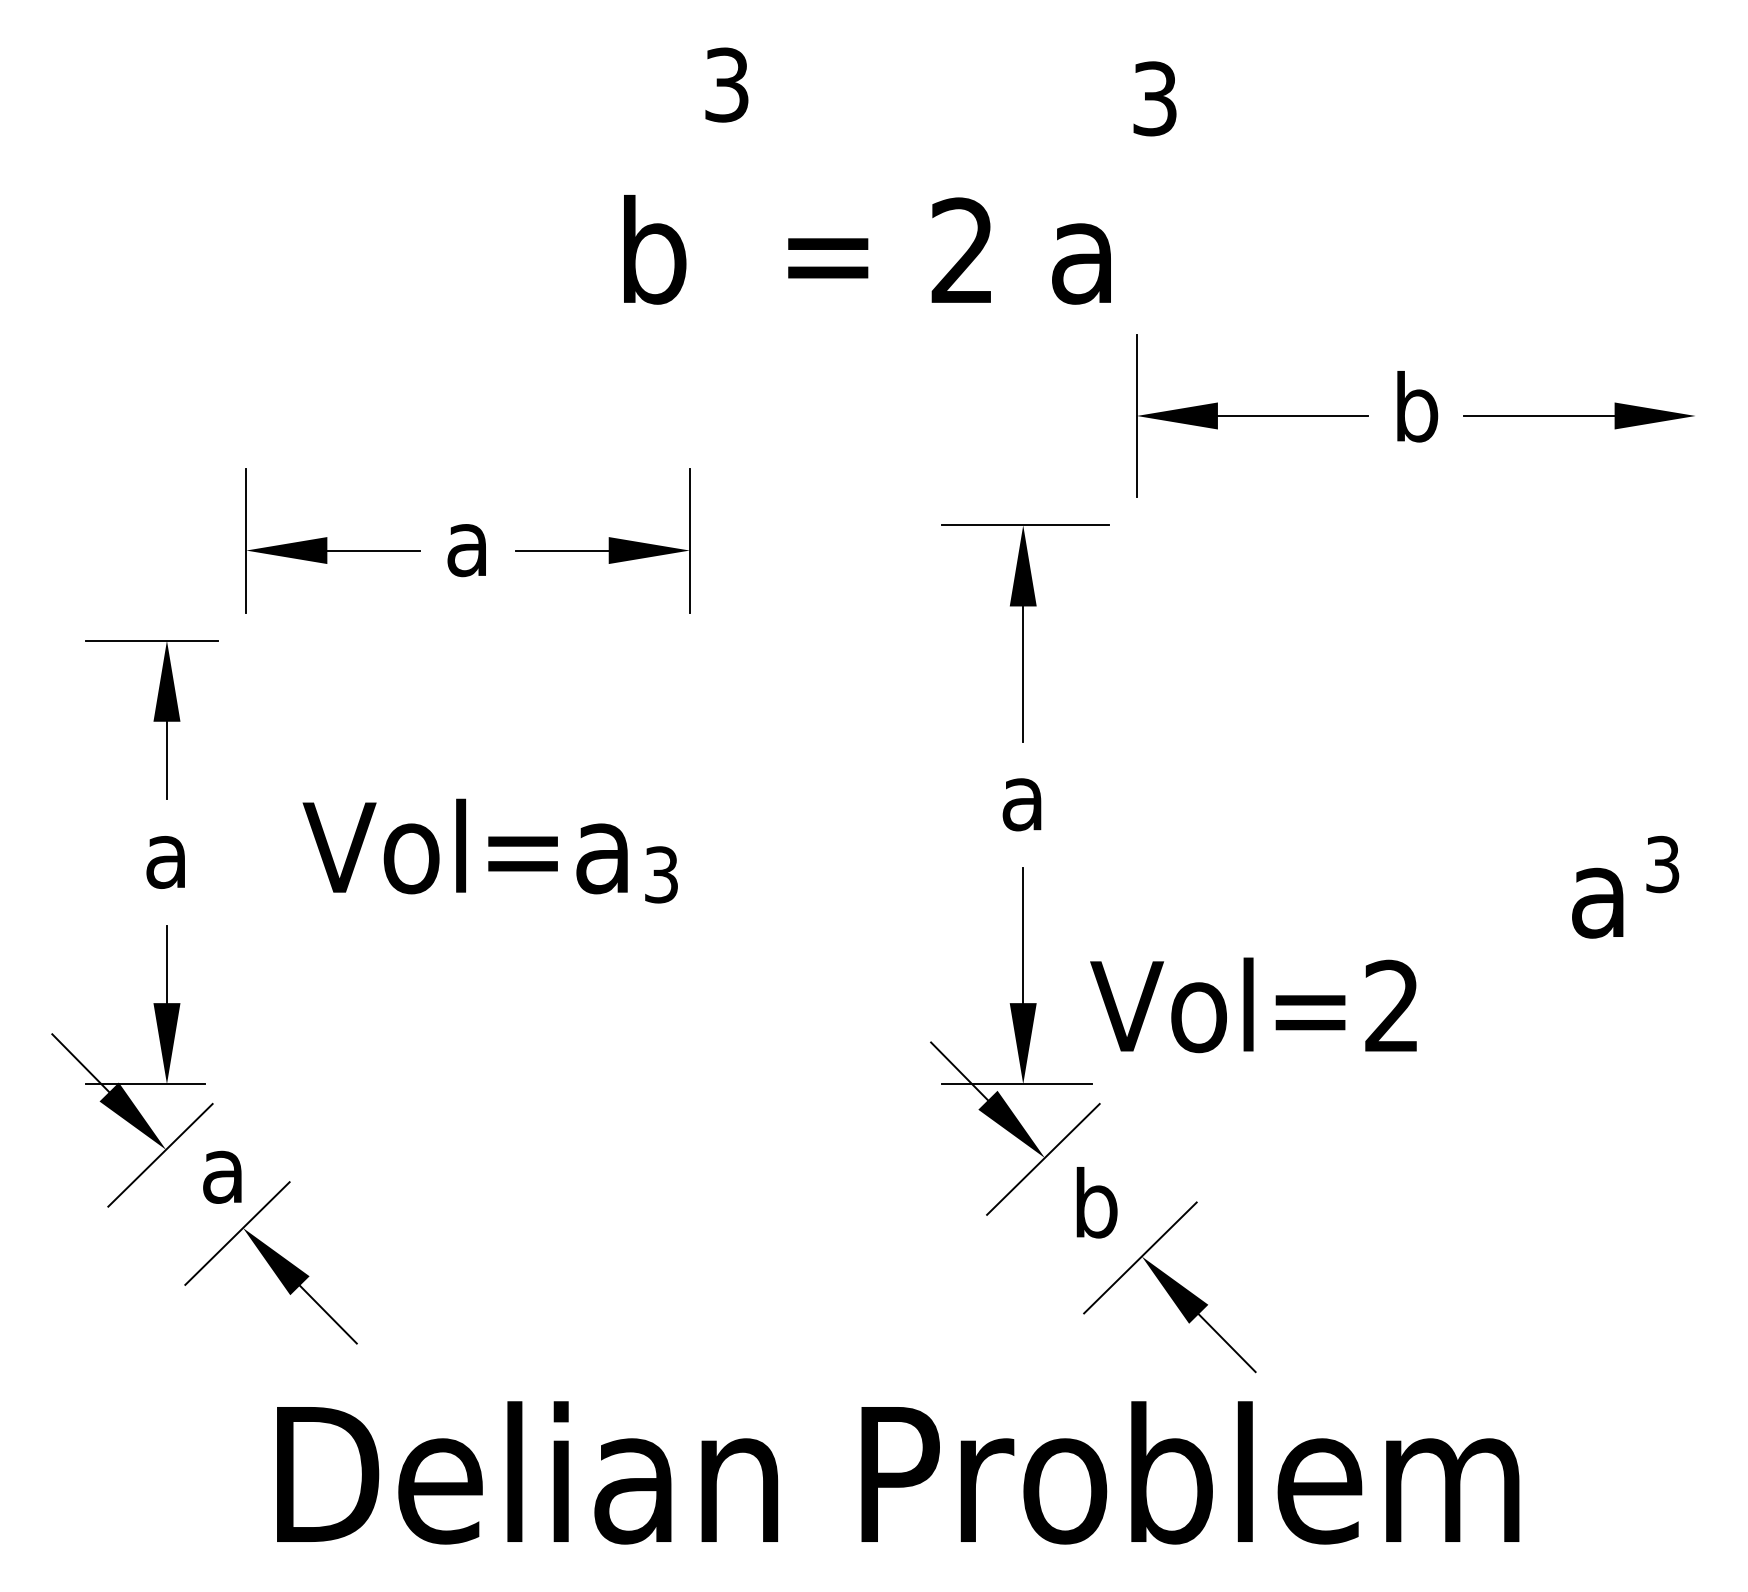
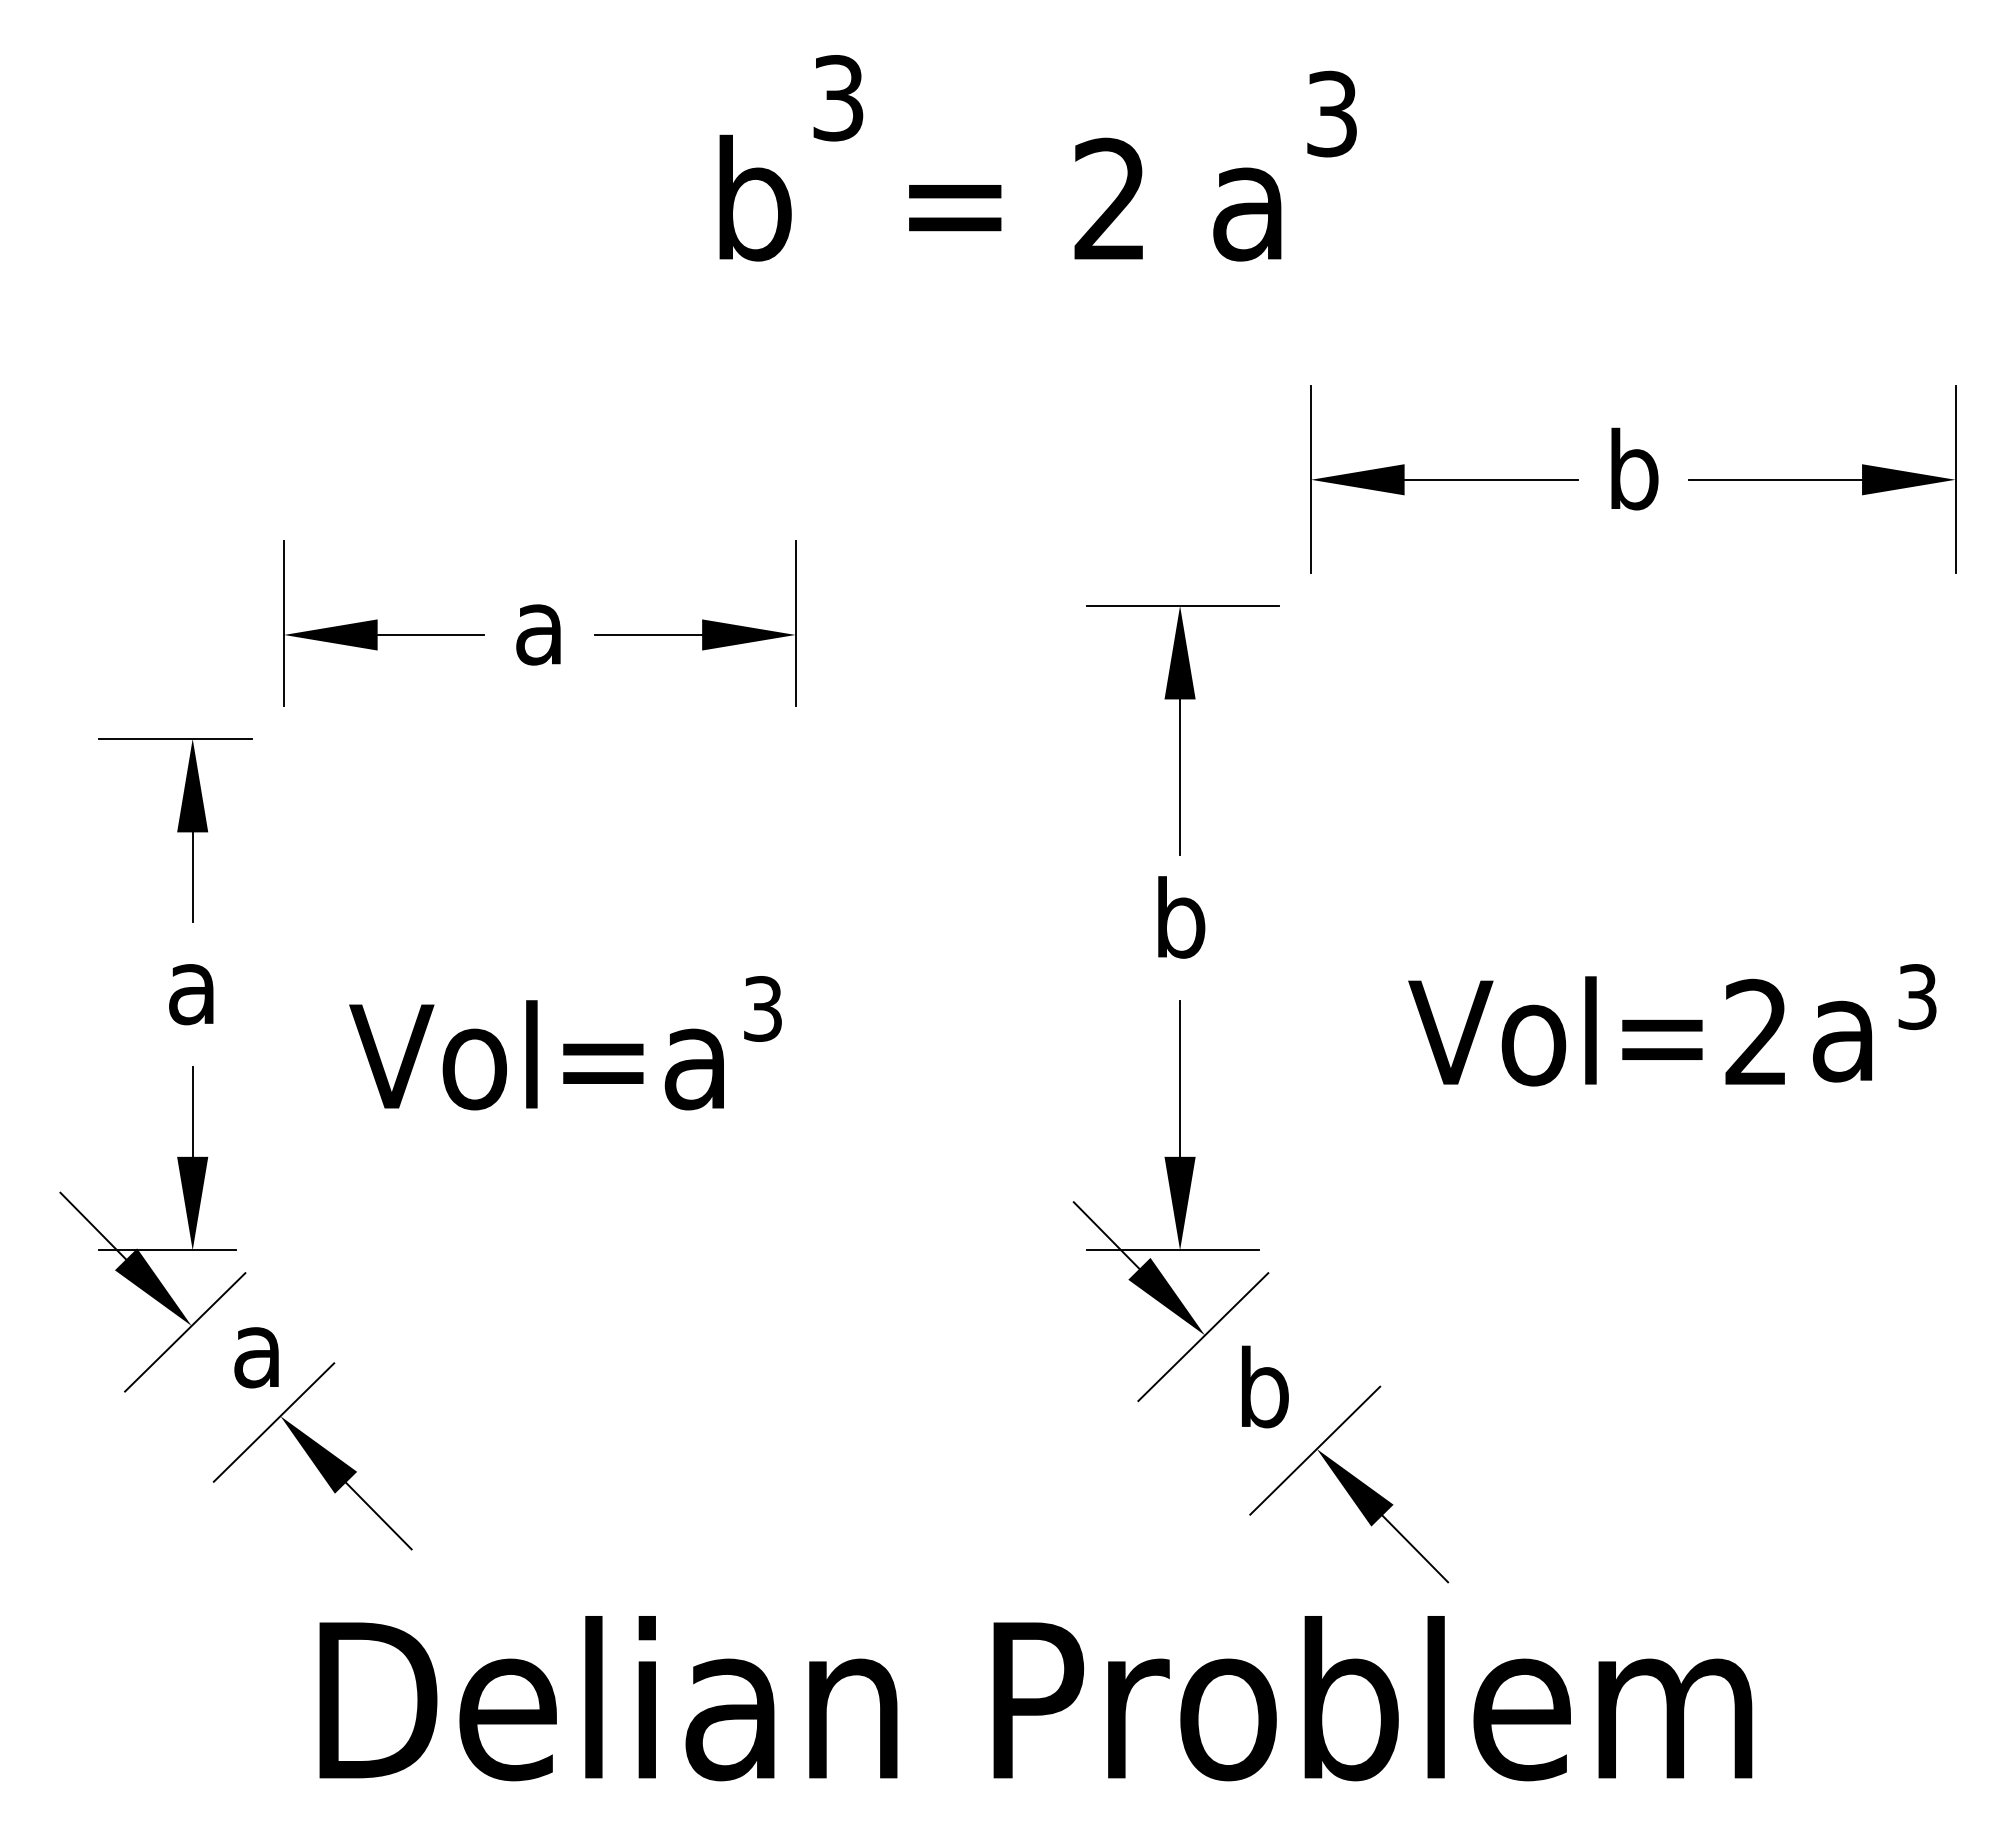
text: (867, 249) -> (1000, 197), moved
line: (1695, 415) -> (1955, 479), added
text: (1023, 795) -> (1180, 917), a -> b
text: (465, 846) -> (536, 1055), moved
text: (1253, 1005) -> (1596, 1031), moved

